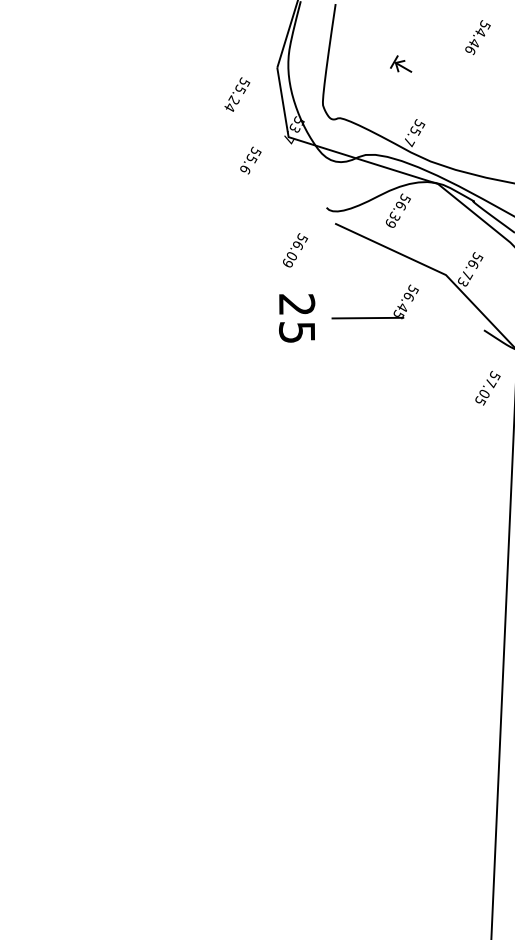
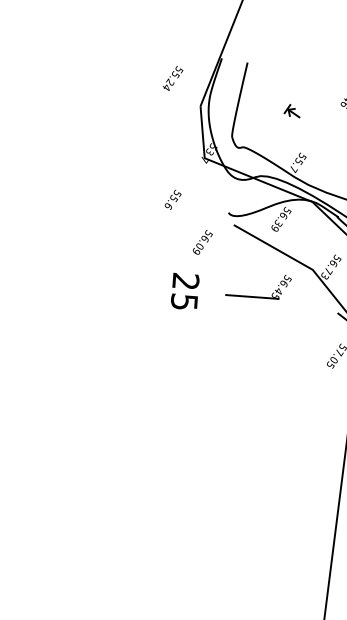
text: (237, 94) -> (173, 78), moved
text: (250, 160) -> (172, 199), moved
text: (297, 318) -> (185, 291), moved

